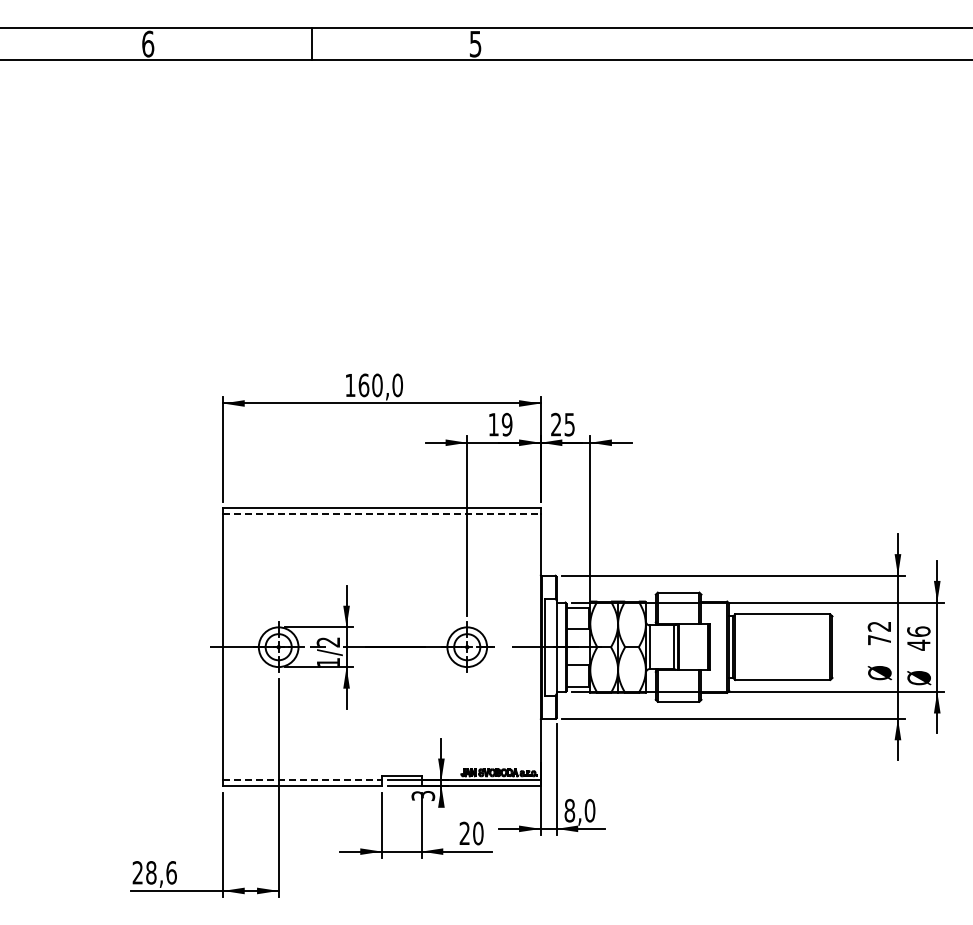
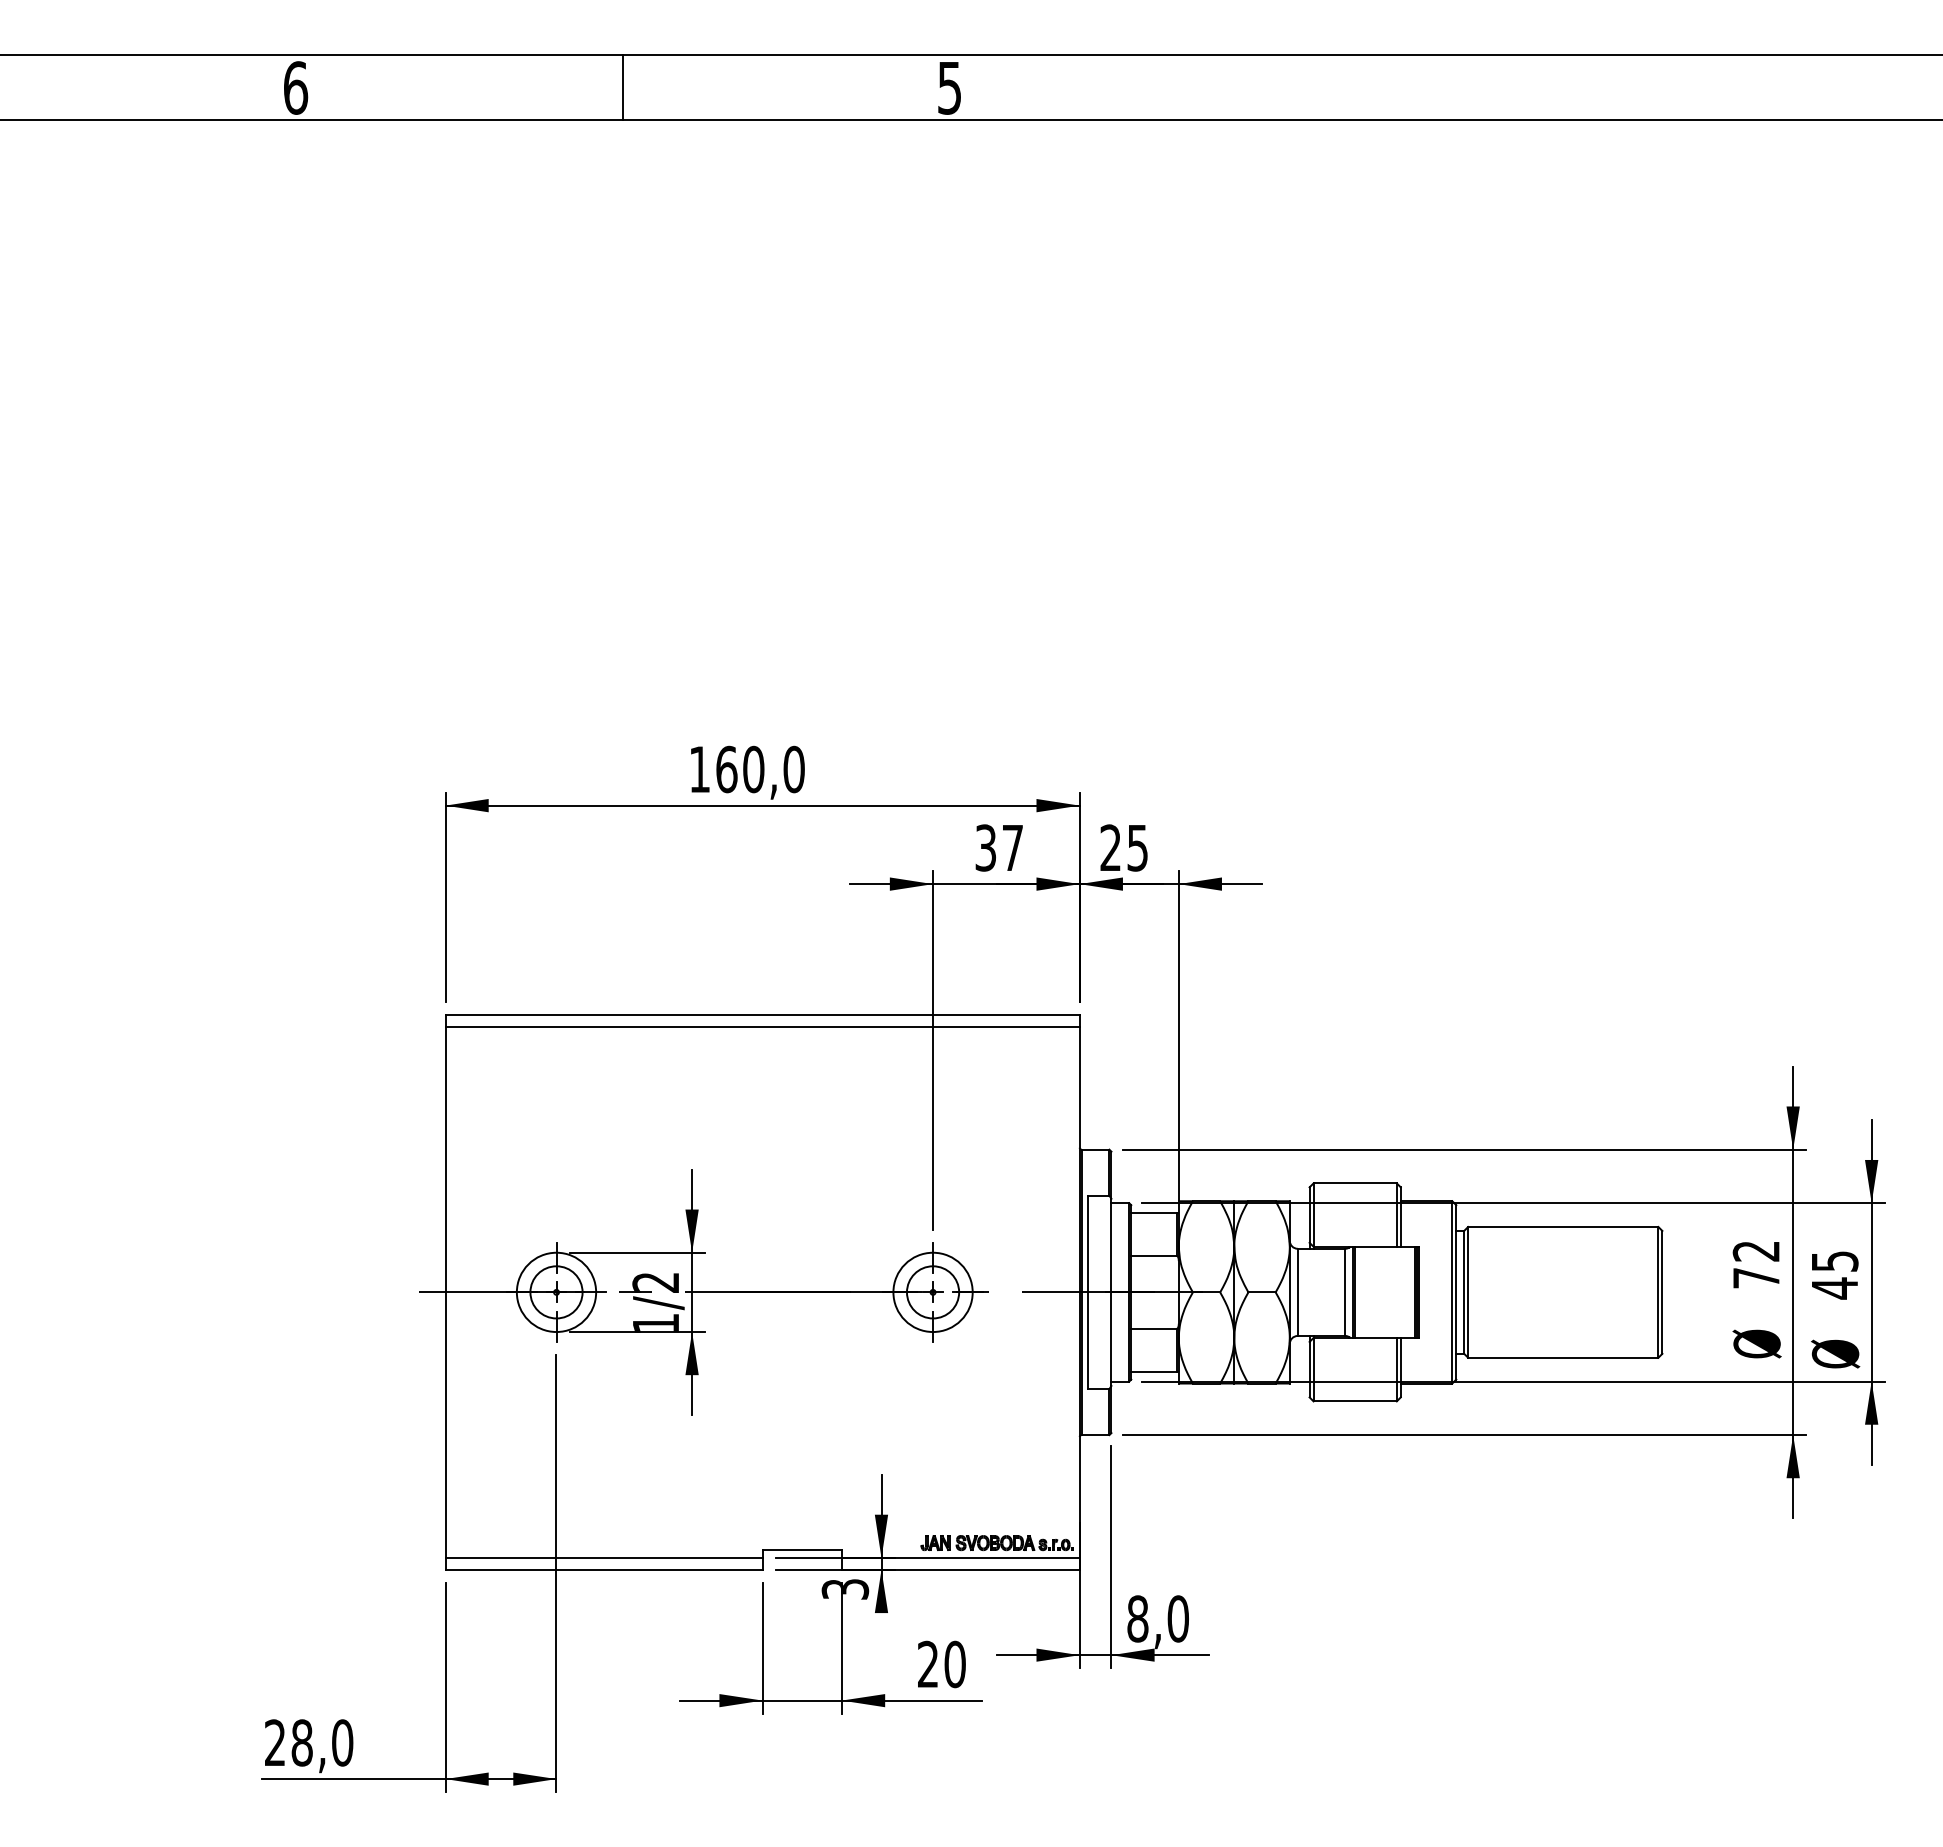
text: (500, 424) -> (999, 847), 19 -> 37
line: (381, 514) -> (761, 1027), dashed -> solid
text: (918, 631) -> (1834, 1260), 46 -> 45
line: (303, 780) -> (606, 1558), dashed -> solid
text: (171, 872) -> (342, 1742), 28,6 -> 28,0

